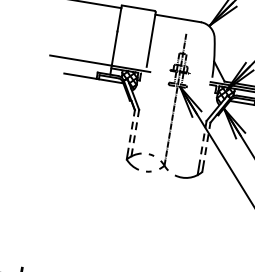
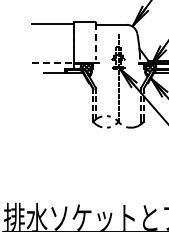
line: (151, 39) -> (96, 41), solid -> dashed
line: (80, 60) -> (52, 62), solid -> dashed

